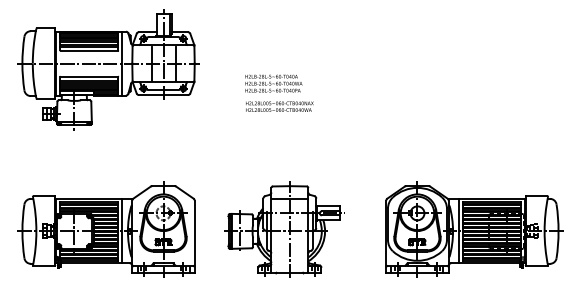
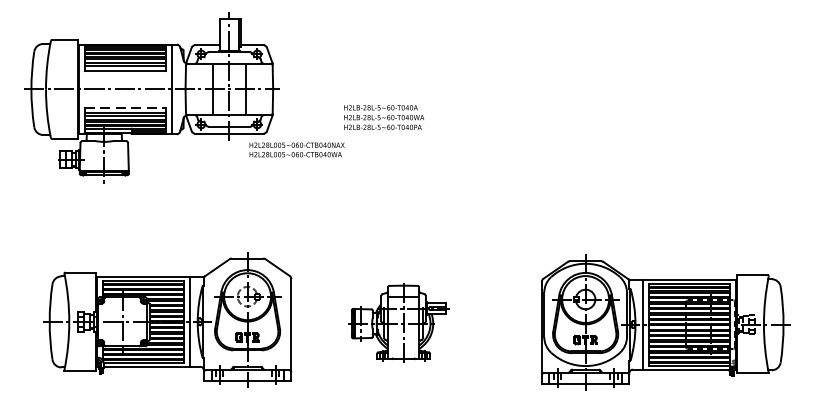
line: (89, 76) -> (125, 107), solid -> dashed
text: (279, 106) -> (296, 149), moved
part: (106, 229) -> (167, 319), moved
part: (284, 229) -> (399, 322), size x0.6

